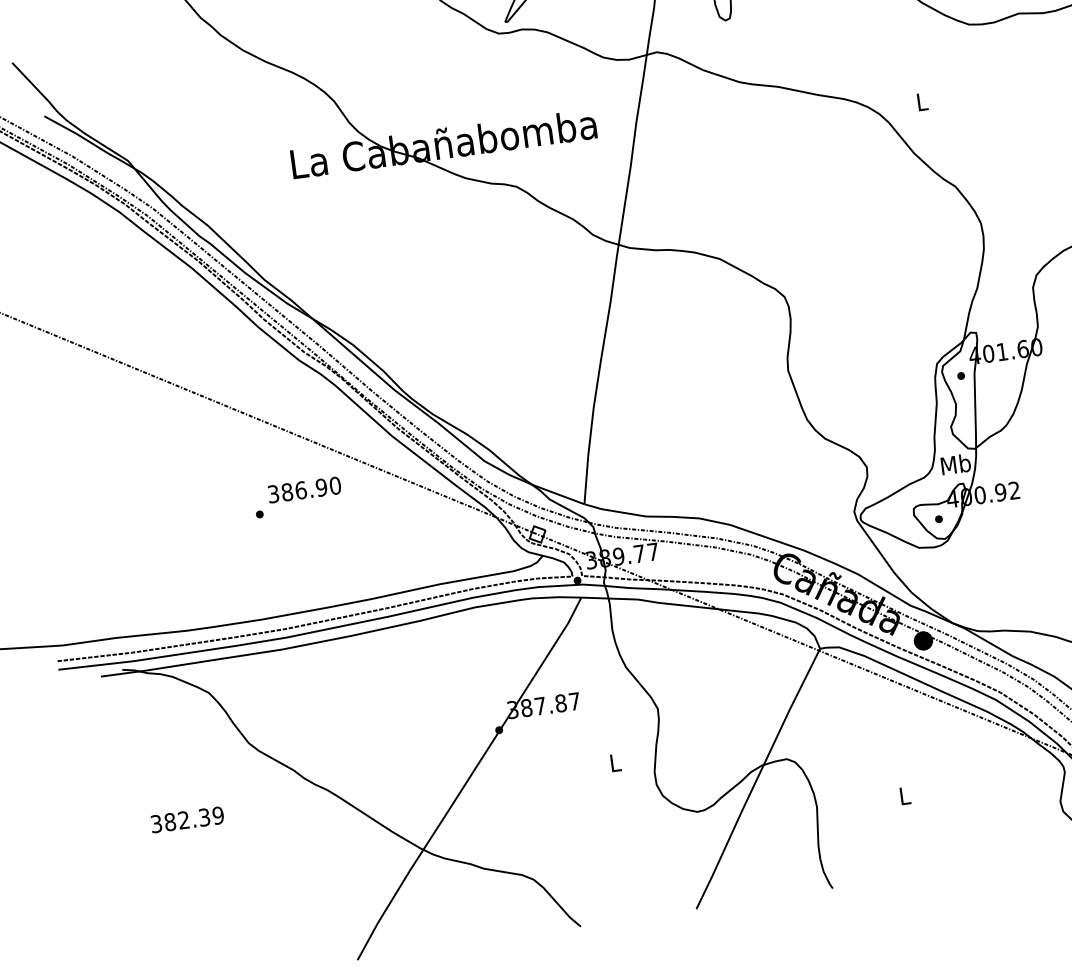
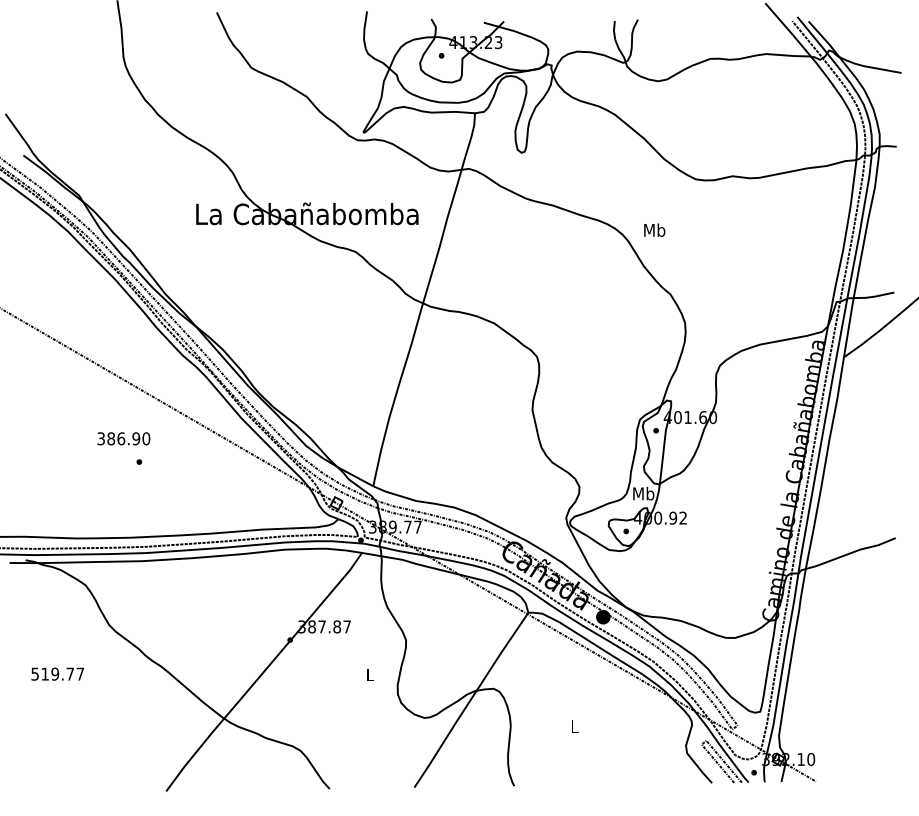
text: (921, 100) -> (654, 229), L -> Mb
text: (304, 489) -> (123, 438), moved
text: (186, 818) -> (57, 673), 382.39 -> 519.77

